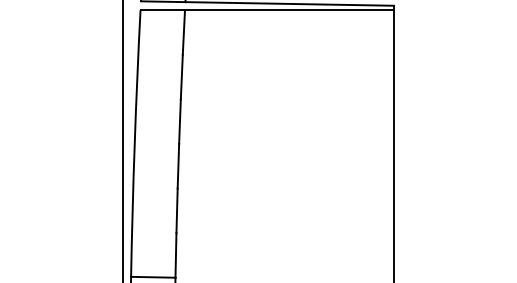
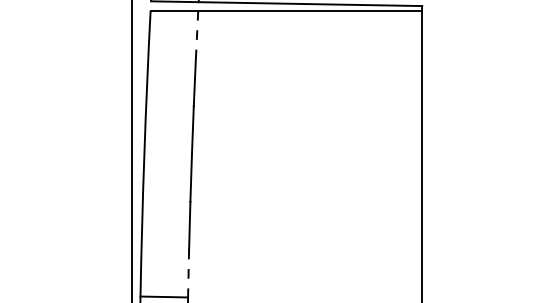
line: (183, 33) -> (196, 35), solid -> dashed
line: (175, 255) -> (188, 273), solid -> dashed

